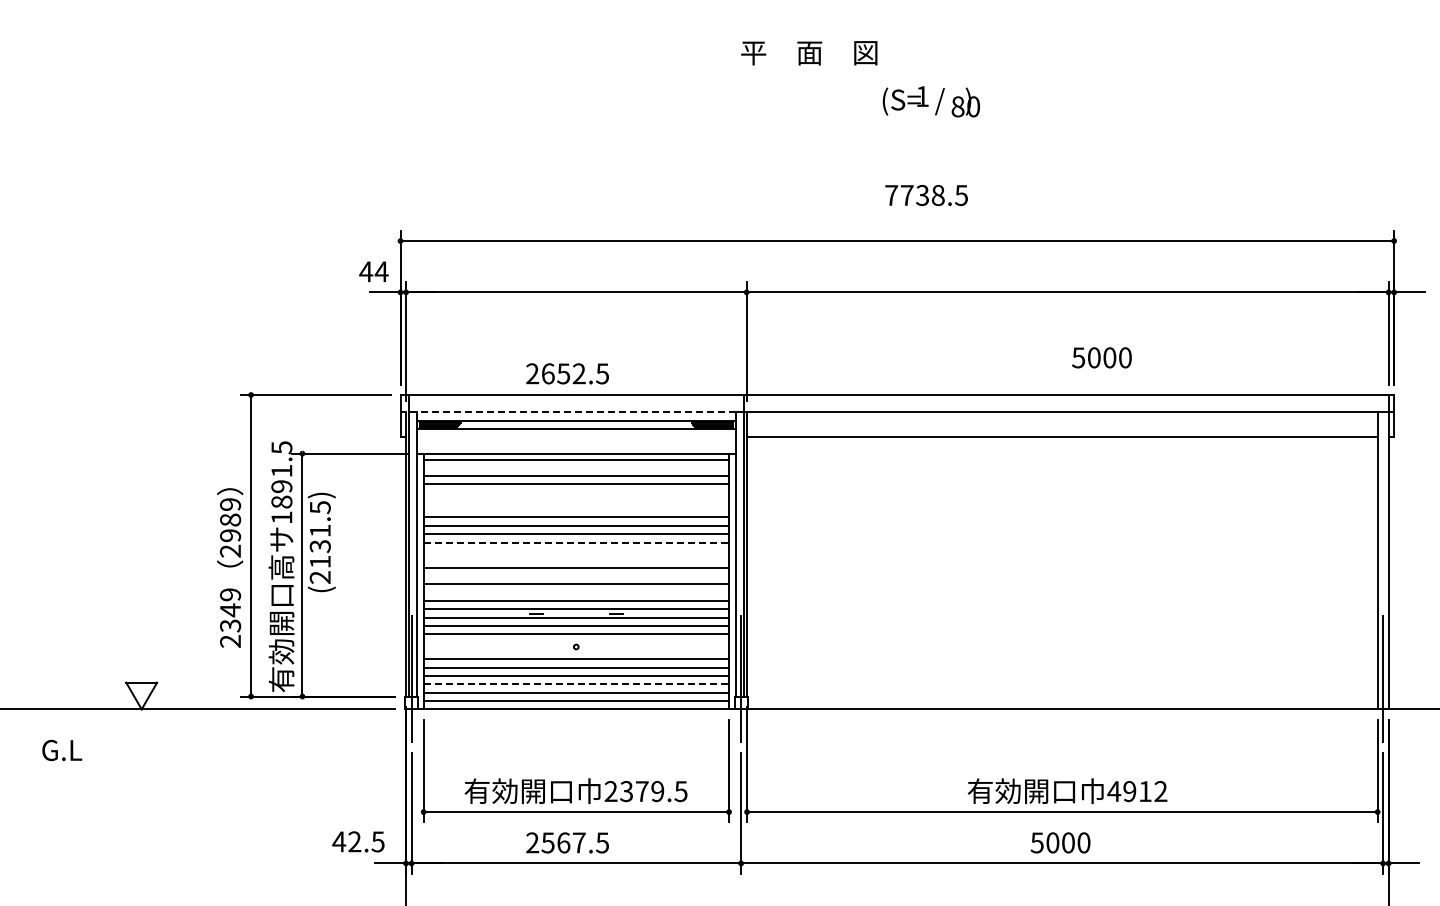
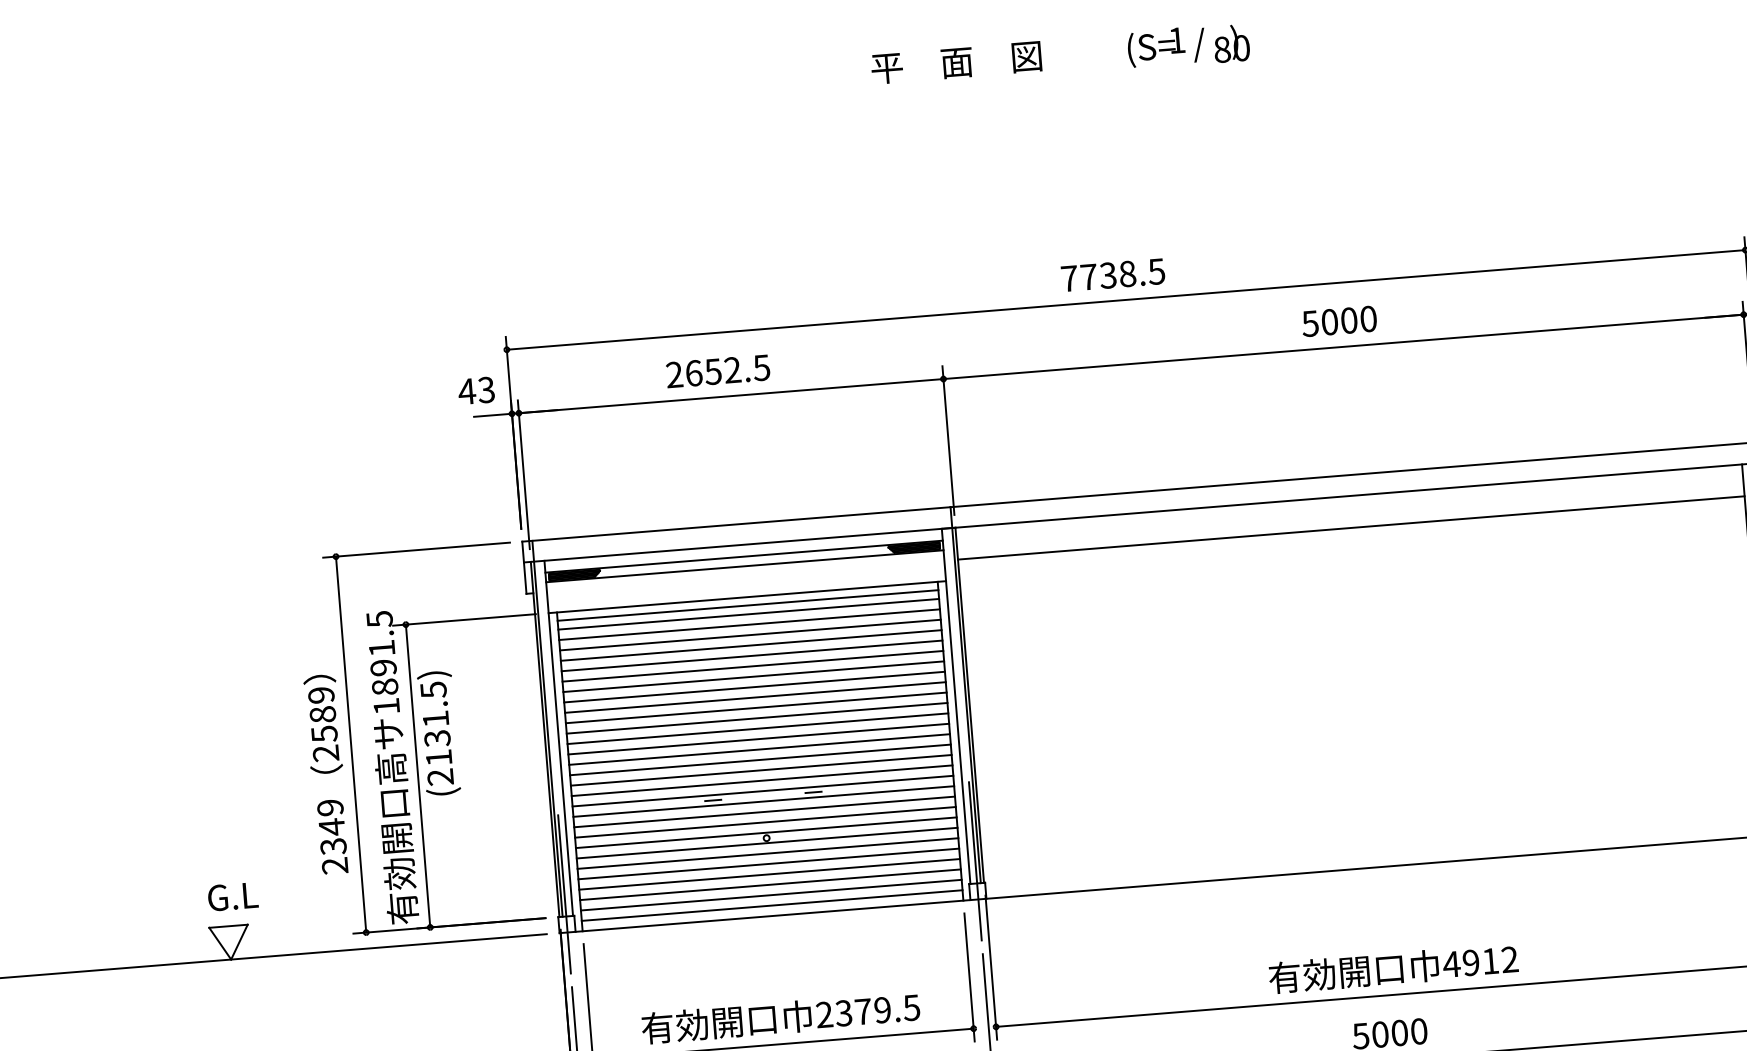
text: (809, 53) -> (956, 63), moved
text: (930, 101) -> (1187, 45), moved
text: (926, 195) -> (1113, 275), moved
text: (381, 271) -> (486, 389), 44 -> 43
text: (1101, 357) -> (1338, 321), moved
text: (567, 373) -> (718, 370), moved
line: (573, 411) -> (739, 544), dashed -> solid
line: (576, 467) -> (748, 614), added
line: (576, 492) -> (751, 645), added
line: (576, 500) -> (752, 655), added
line: (576, 509) -> (753, 666), added
text: (230, 535) -> (324, 733), 2989 -> 2589
line: (576, 542) -> (756, 707), dashed -> solid
line: (576, 550) -> (757, 717), added
line: (576, 559) -> (758, 729), added
line: (576, 575) -> (759, 749), added
line: (576, 592) -> (761, 770), added
line: (576, 642) -> (766, 832), added
line: (576, 650) -> (767, 842), added
line: (576, 684) -> (770, 884), dashed -> solid
text: (62, 750) -> (233, 896), moved

